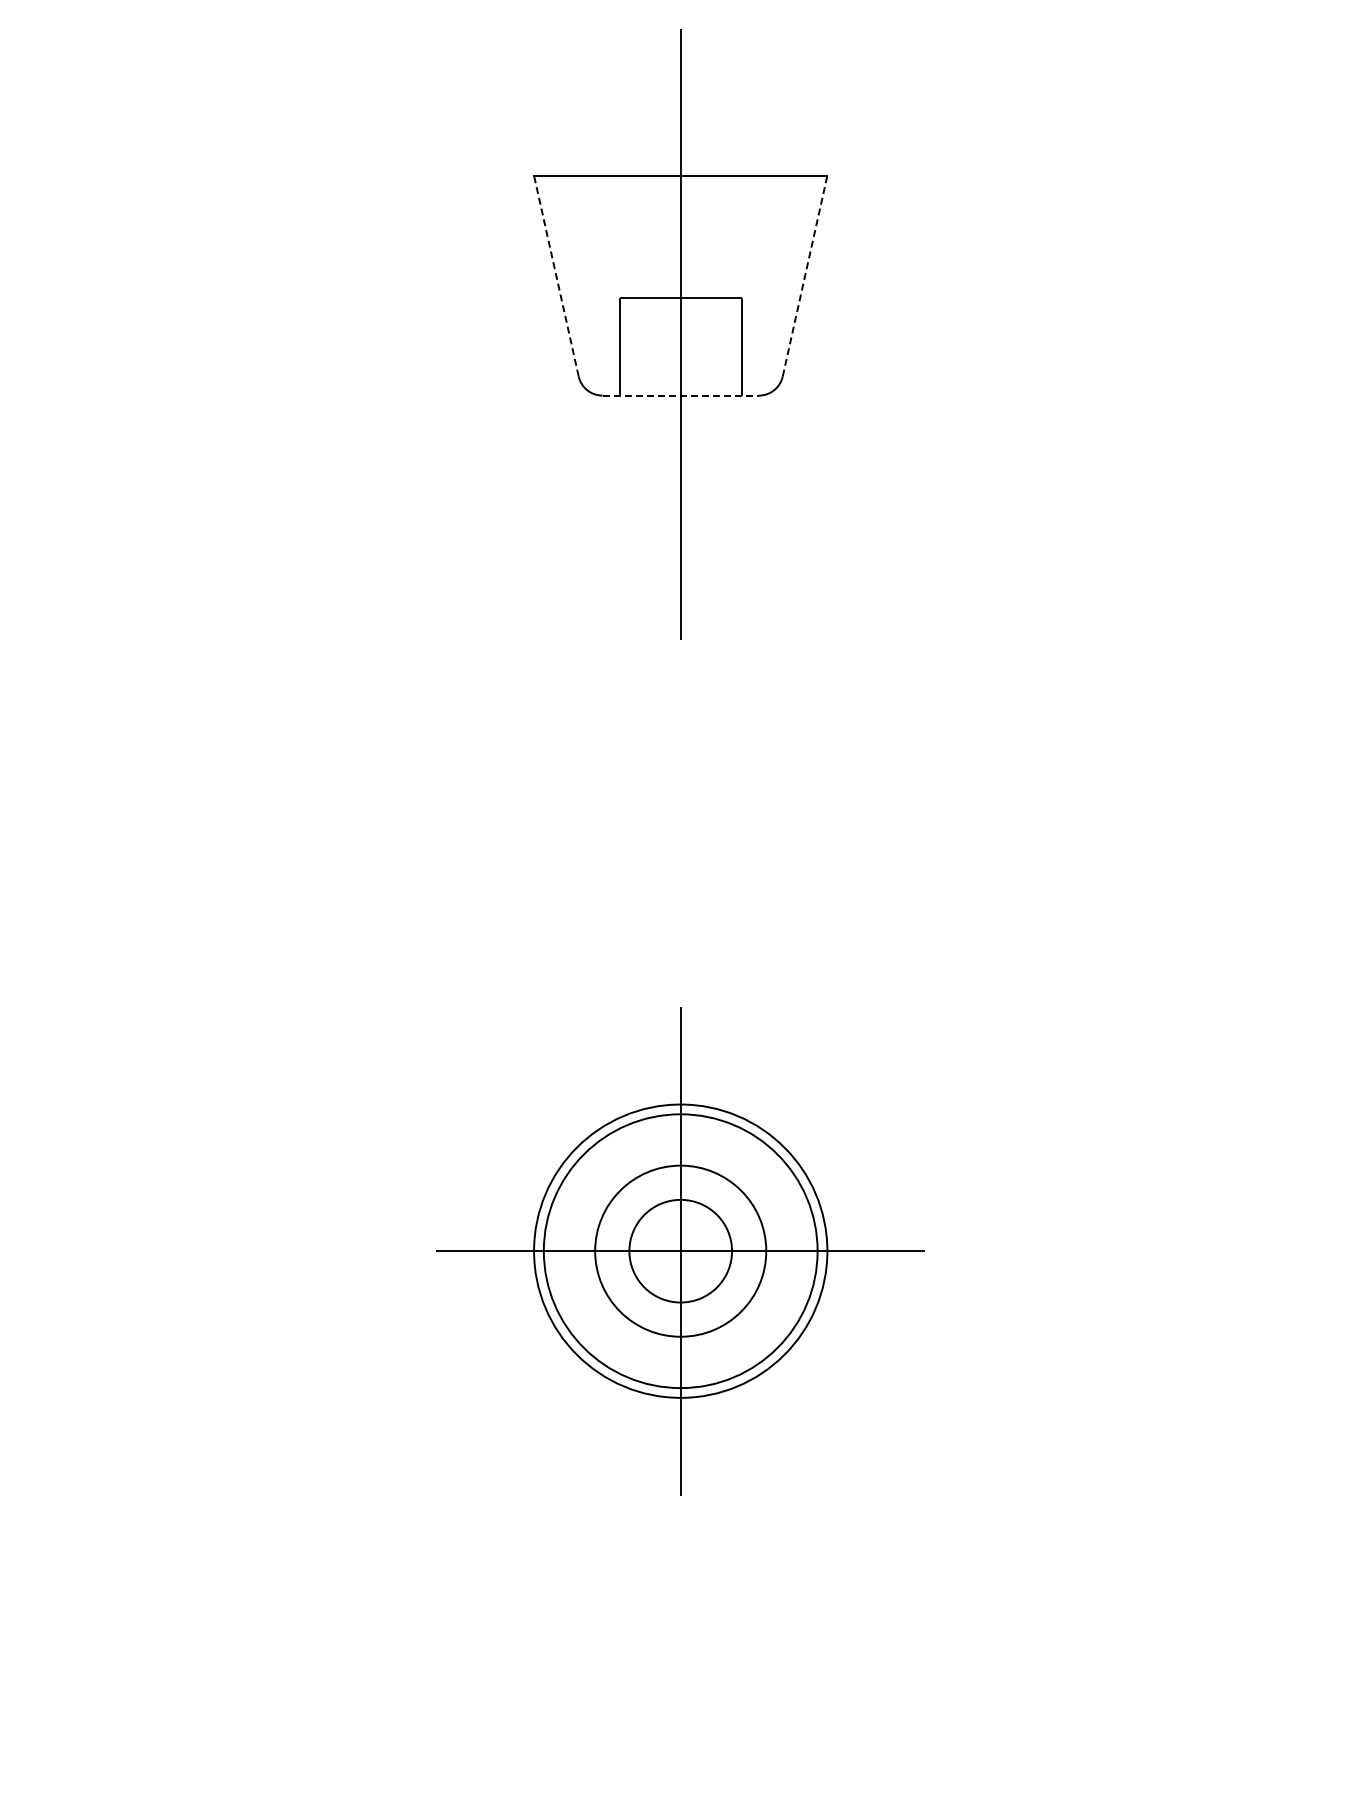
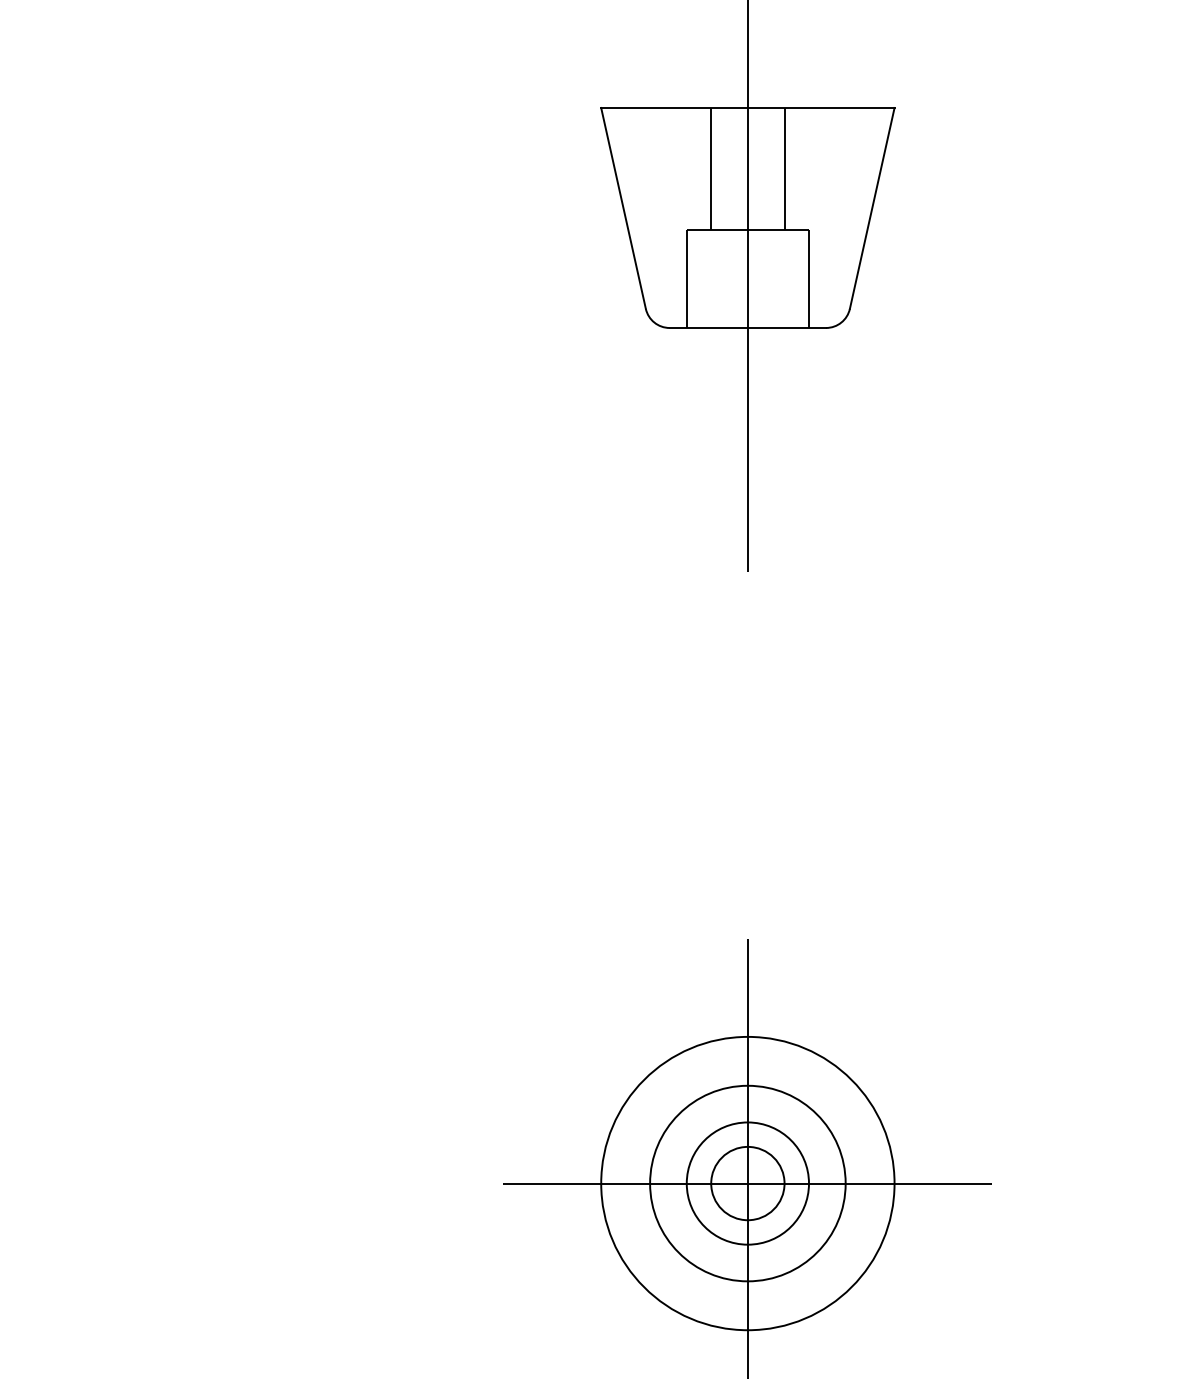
line: (644, 236) -> (711, 168), added
line: (717, 236) -> (784, 168), added
line: (556, 276) -> (623, 208), dashed -> solid
line: (805, 276) -> (872, 208), dashed -> solid
line: (681, 395) -> (748, 327), dashed -> solid
circle: (680, 1250) -> (747, 1182), size x0.71
circle: (680, 1250) -> (747, 1182), size x0.71
circle: (680, 1251) -> (747, 1183), size x0.71

